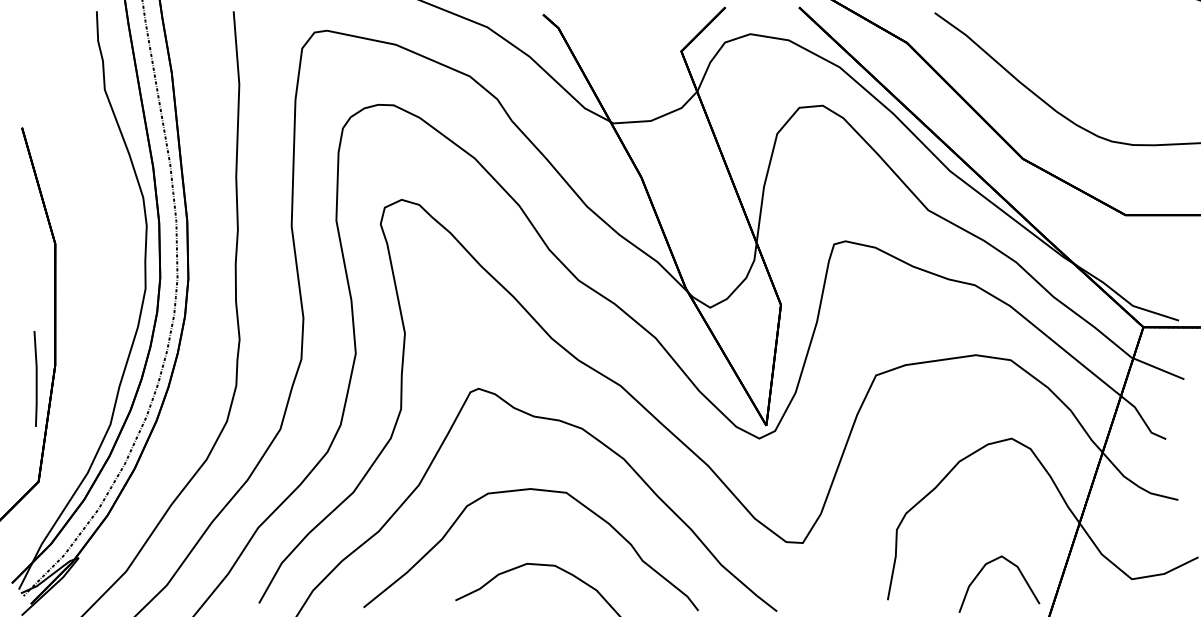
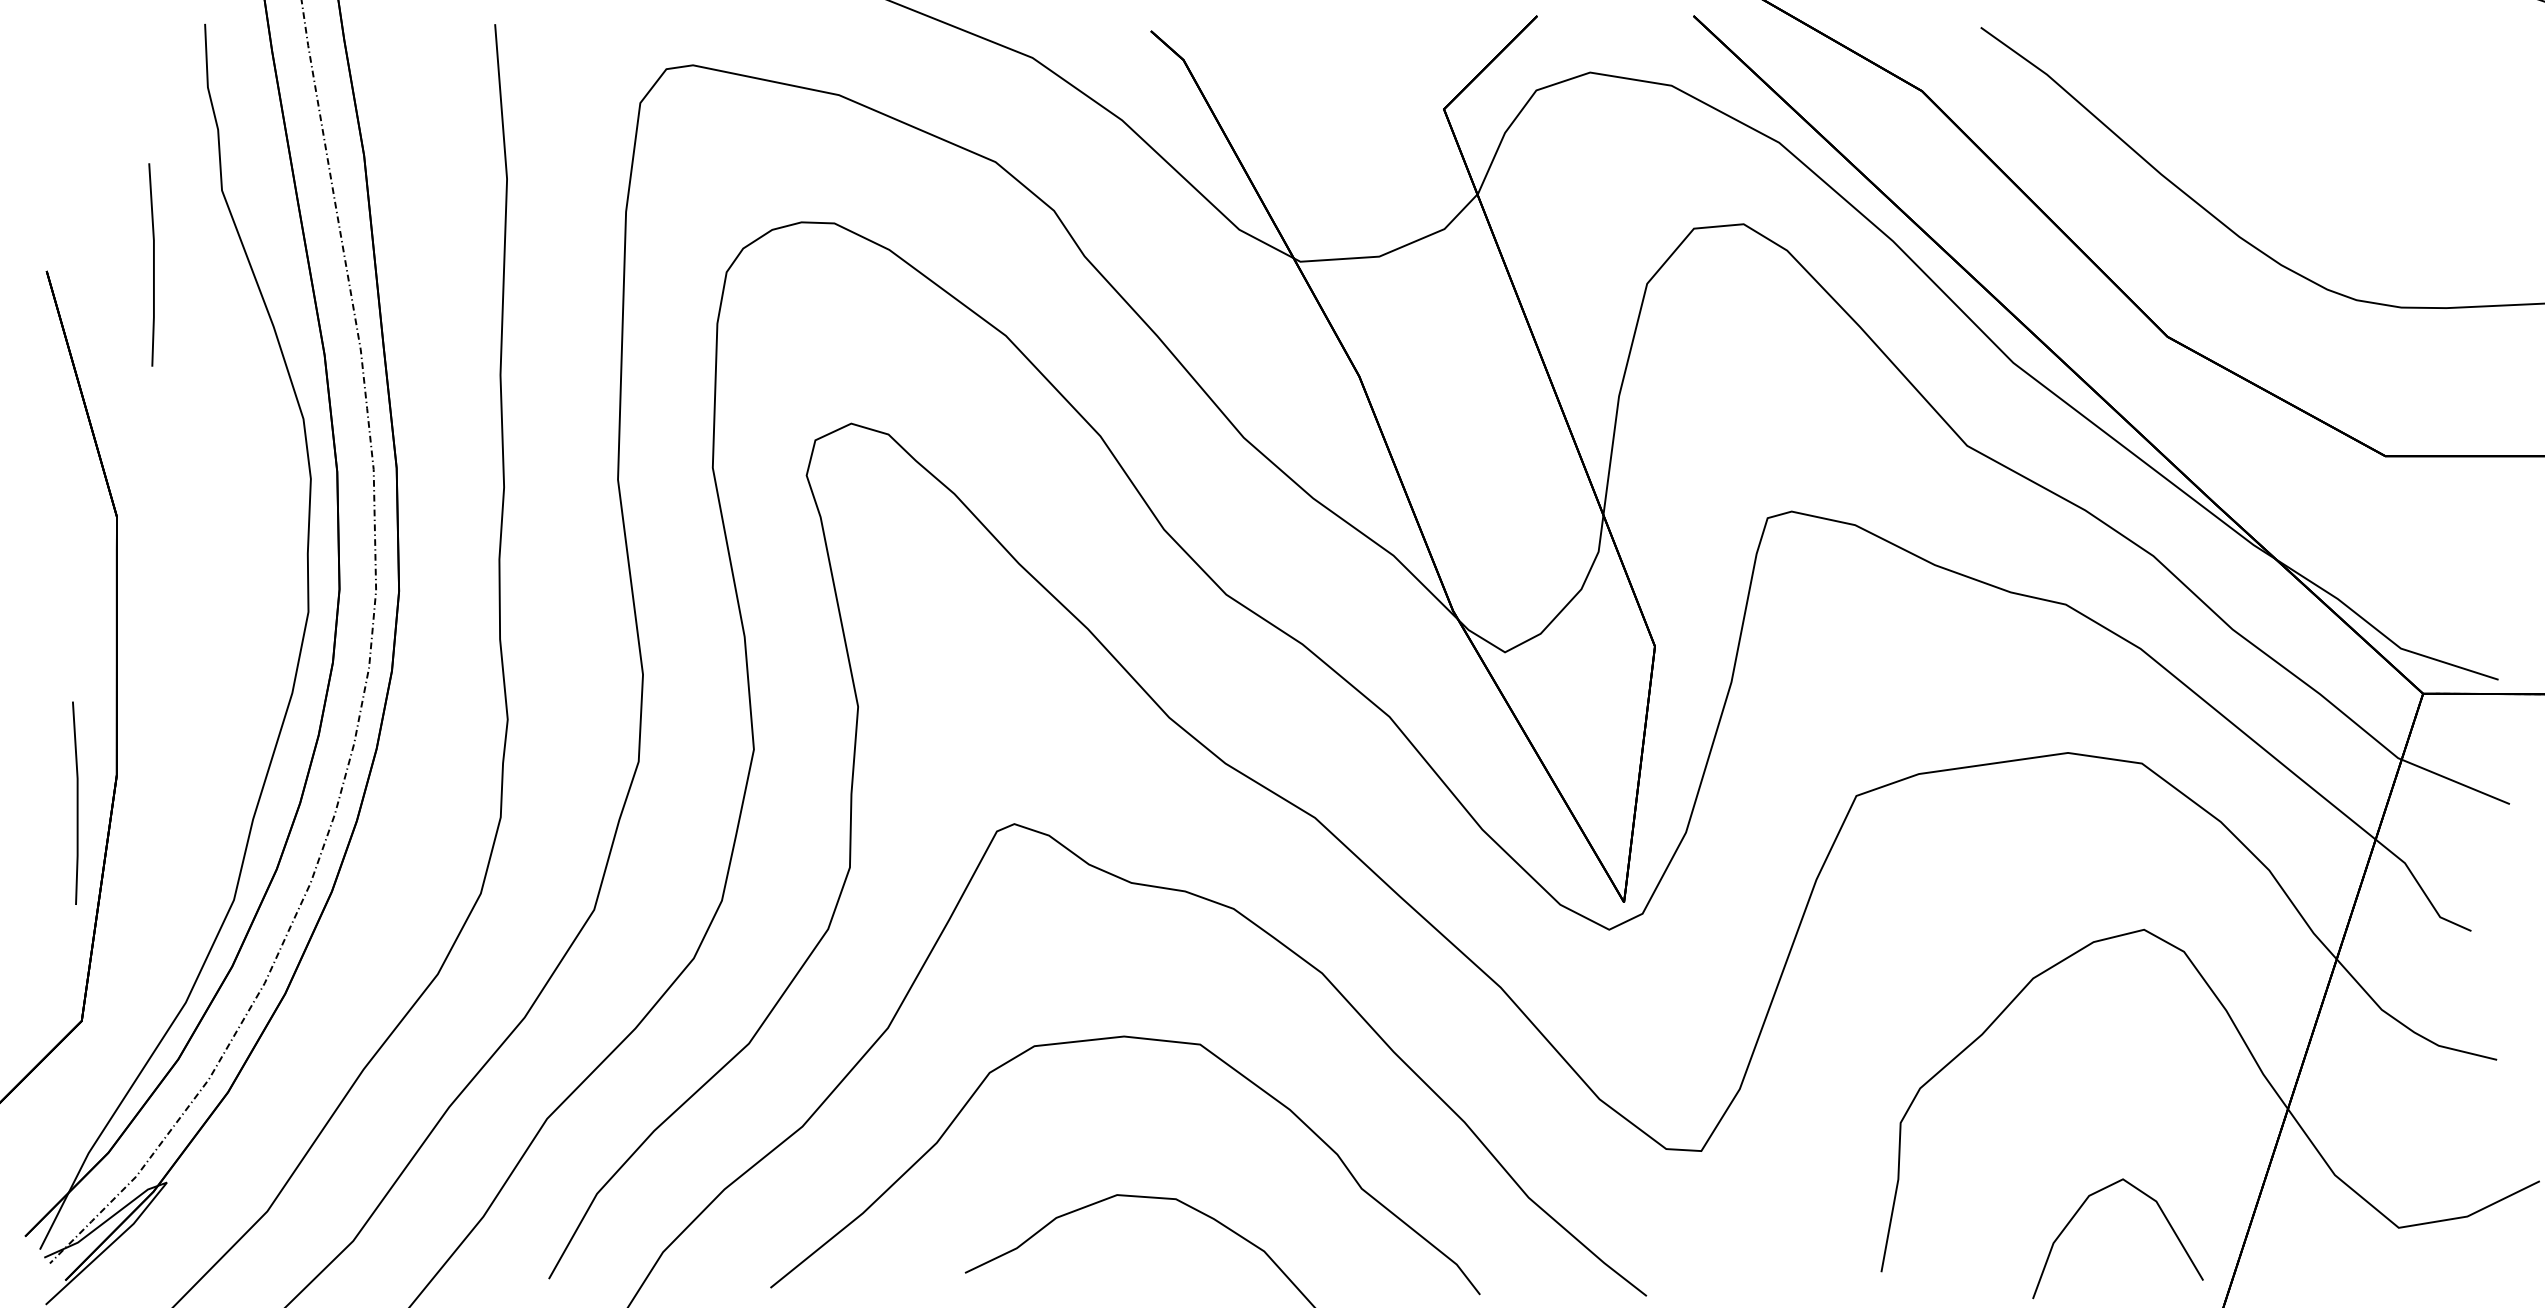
line: (71, 124) -> (151, 264), added

